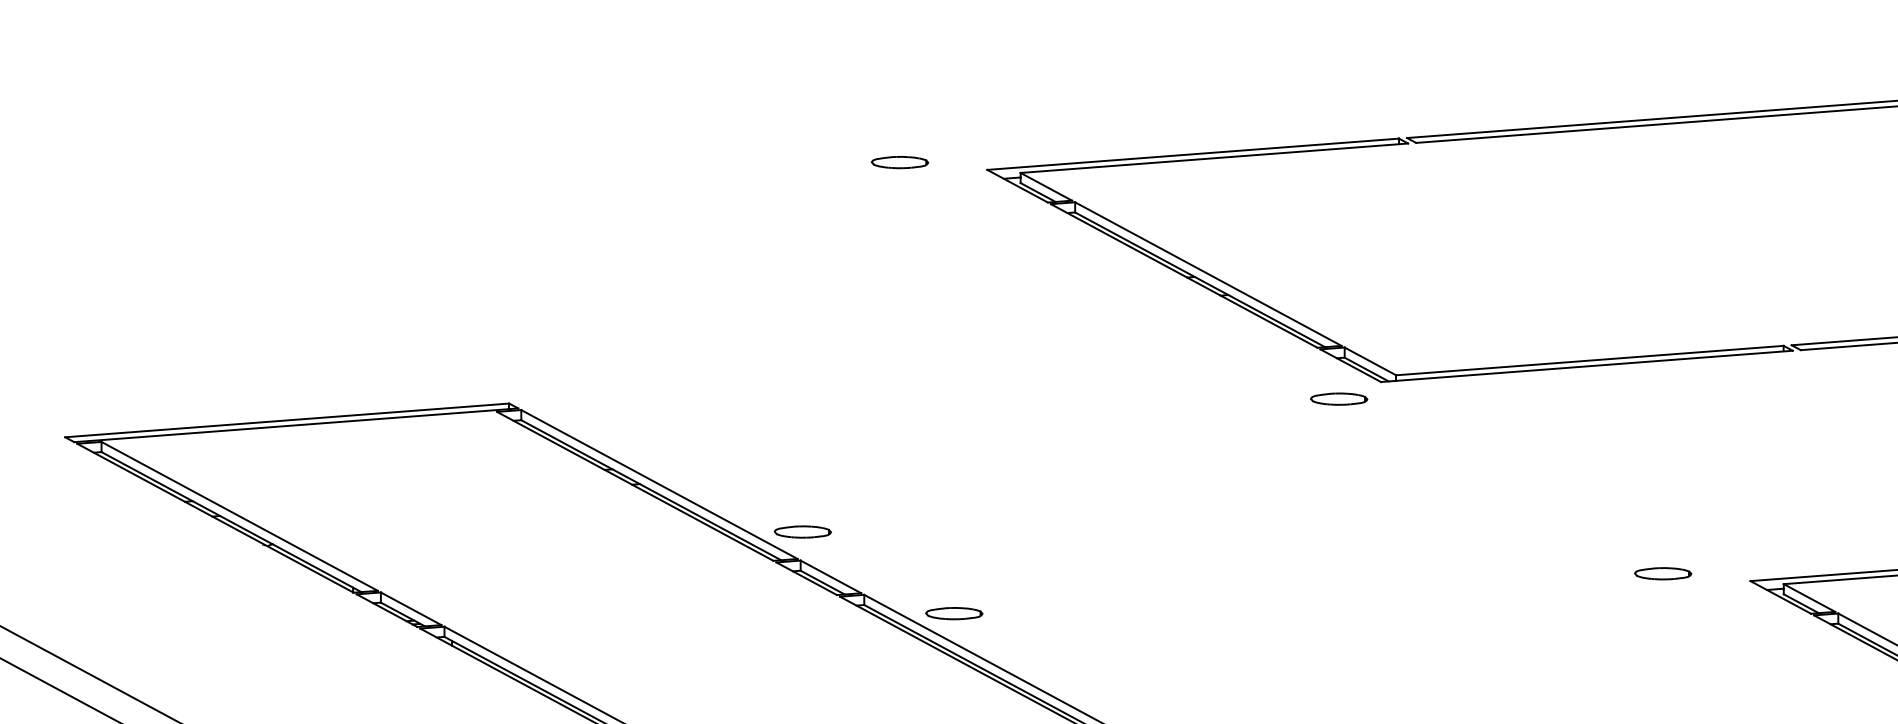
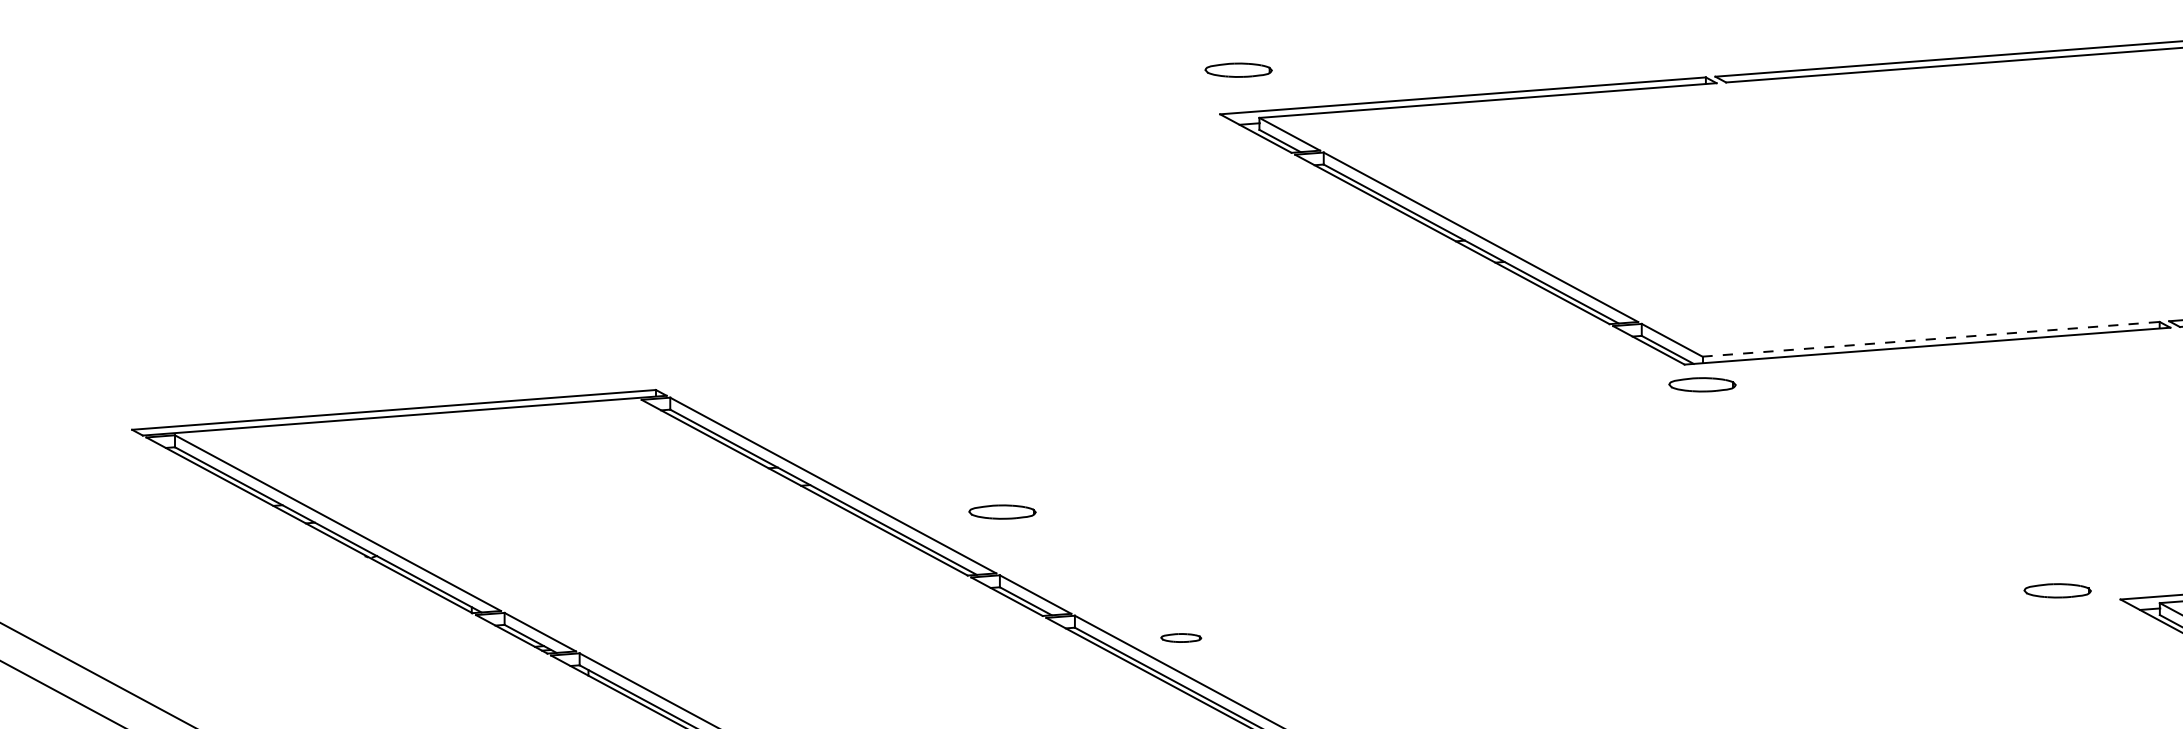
part: (900, 162) -> (1239, 70), moved
line: (1590, 360) -> (1931, 339), solid -> dashed
part: (1339, 398) -> (1702, 384), moved
part: (802, 531) -> (1002, 511), moved
part: (1663, 573) -> (2058, 590), moved
part: (954, 613) -> (1181, 637), size x0.6

